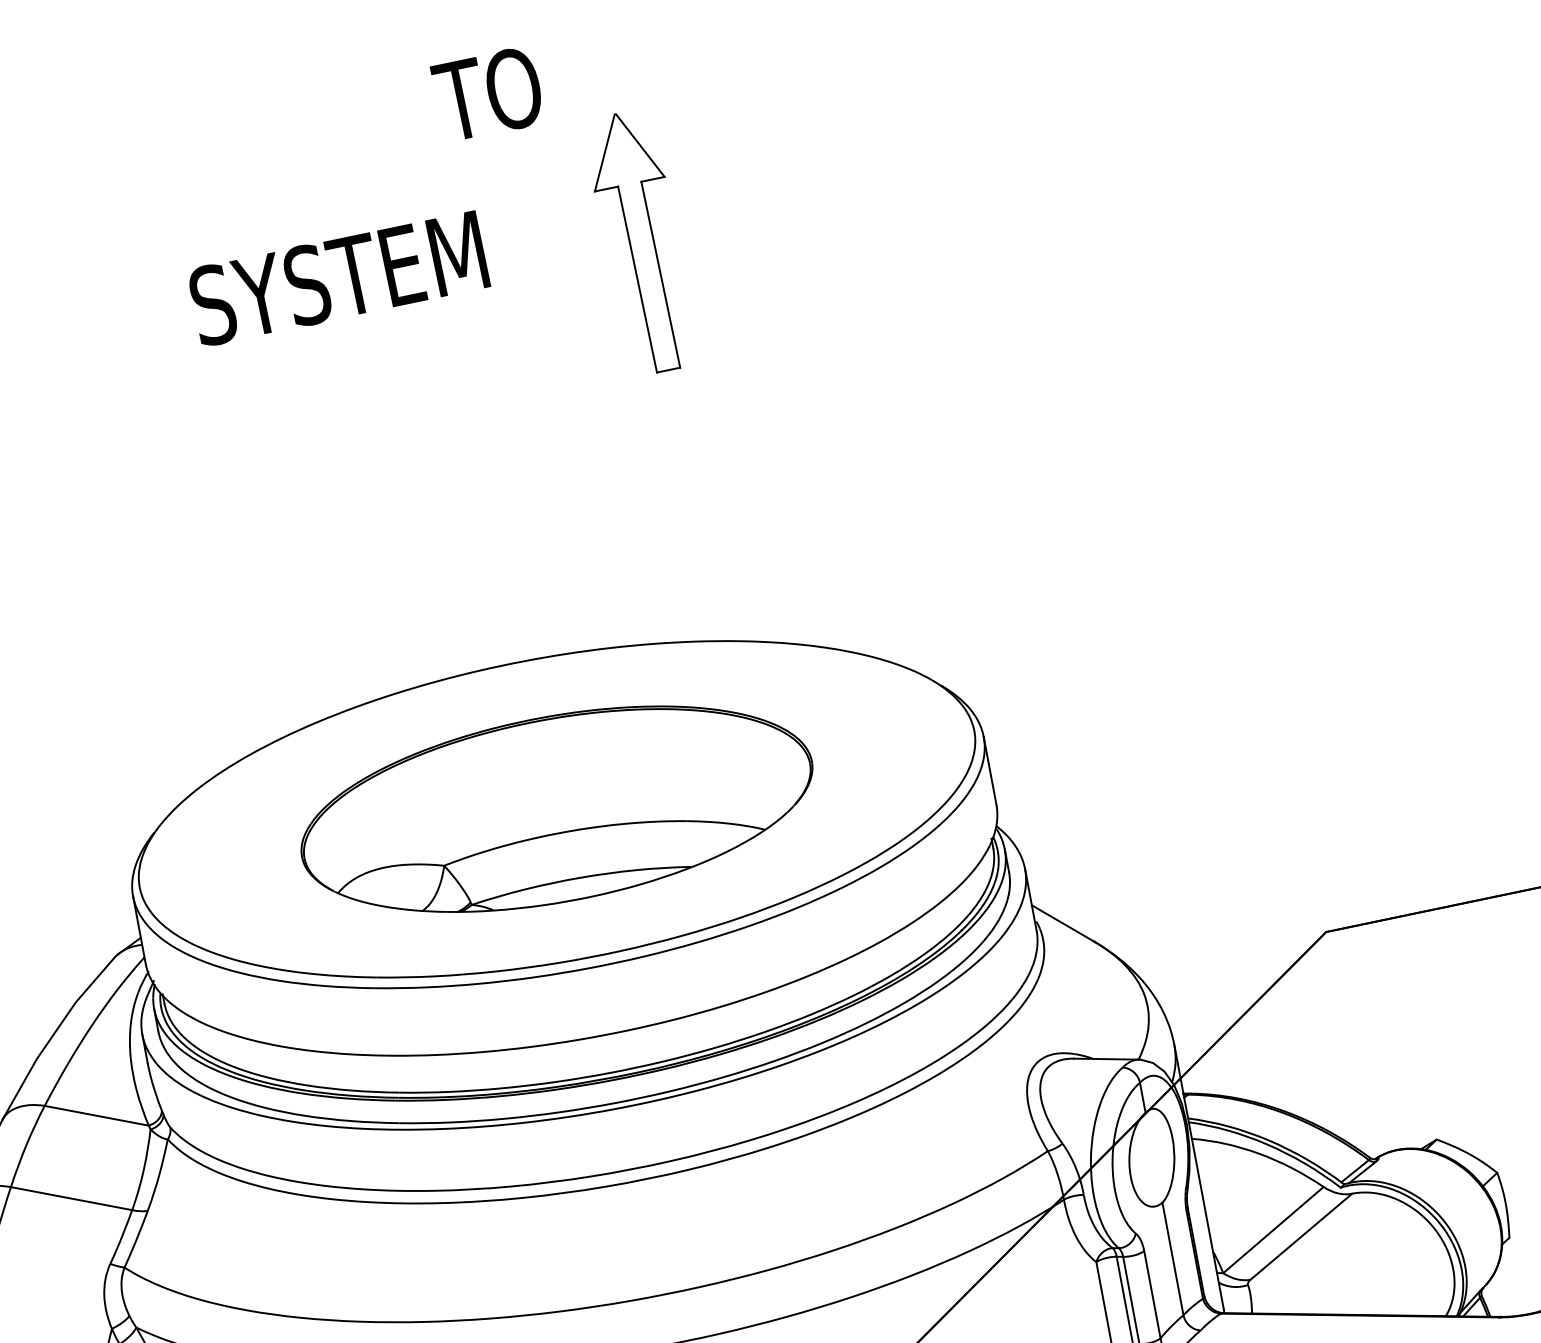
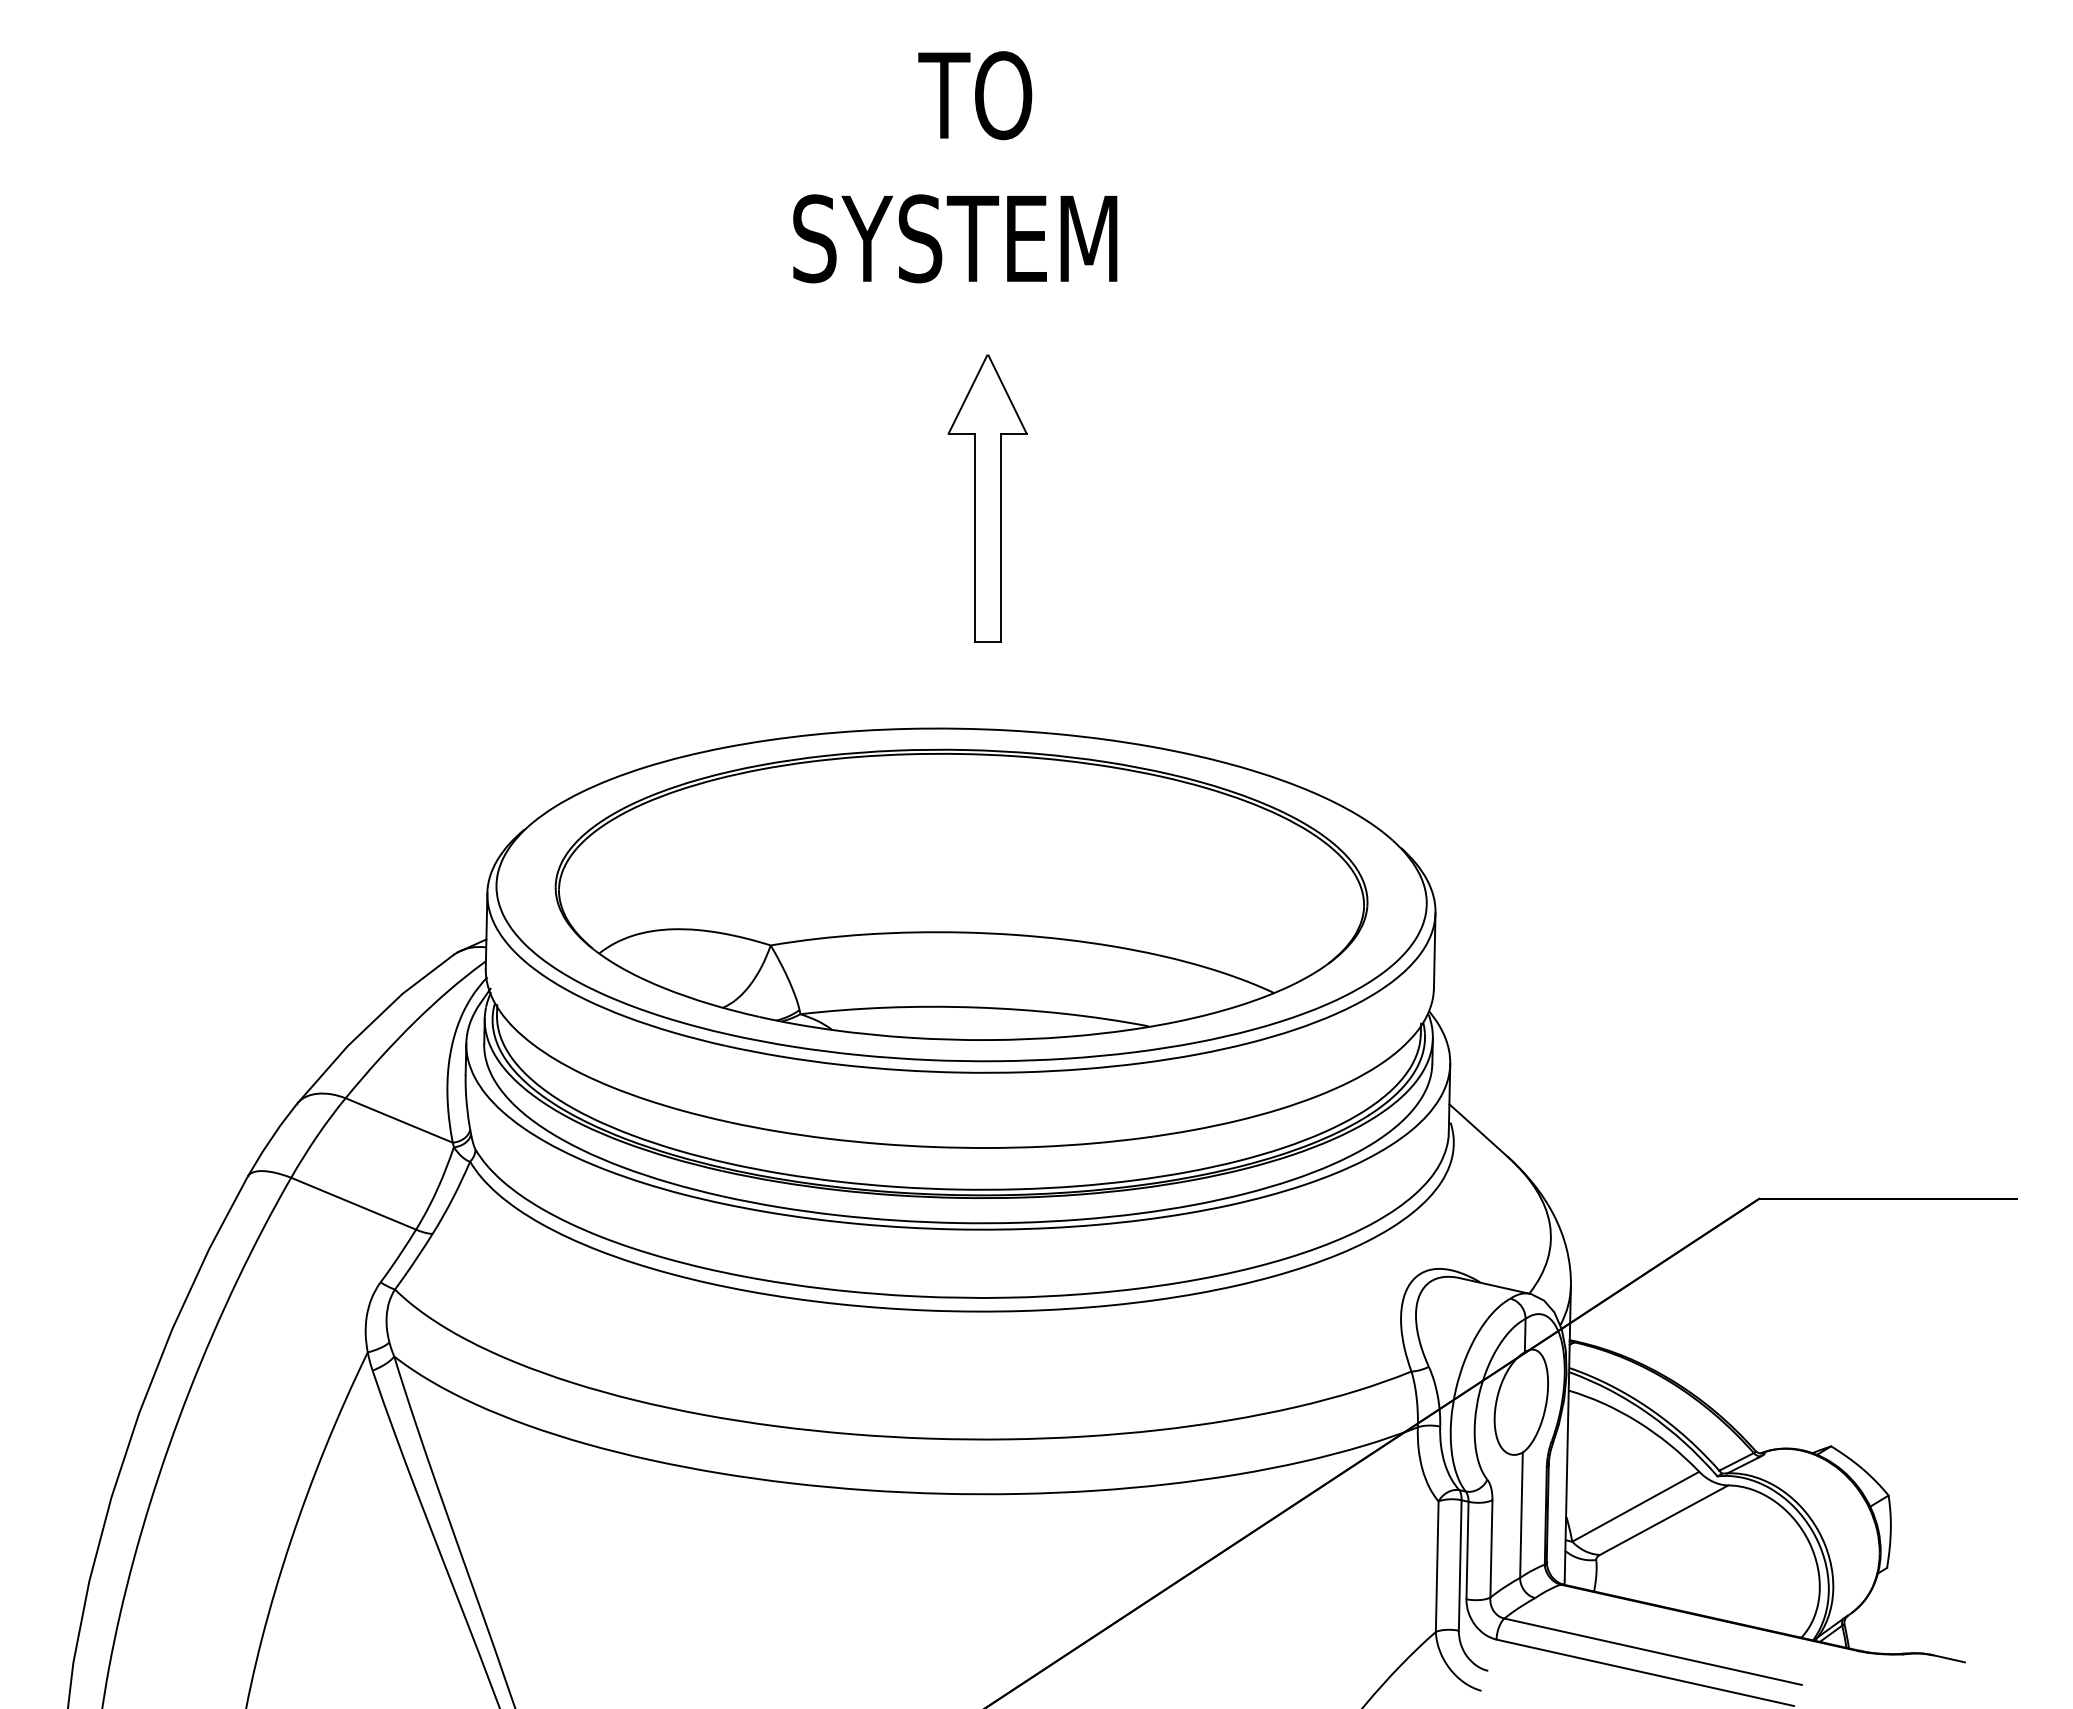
text: (488, 94) -> (975, 95), moved
part: (641, 242) -> (987, 498), moved
text: (338, 278) -> (955, 238), moved
part: (556, 808) -> (961, 894), size x1.43

